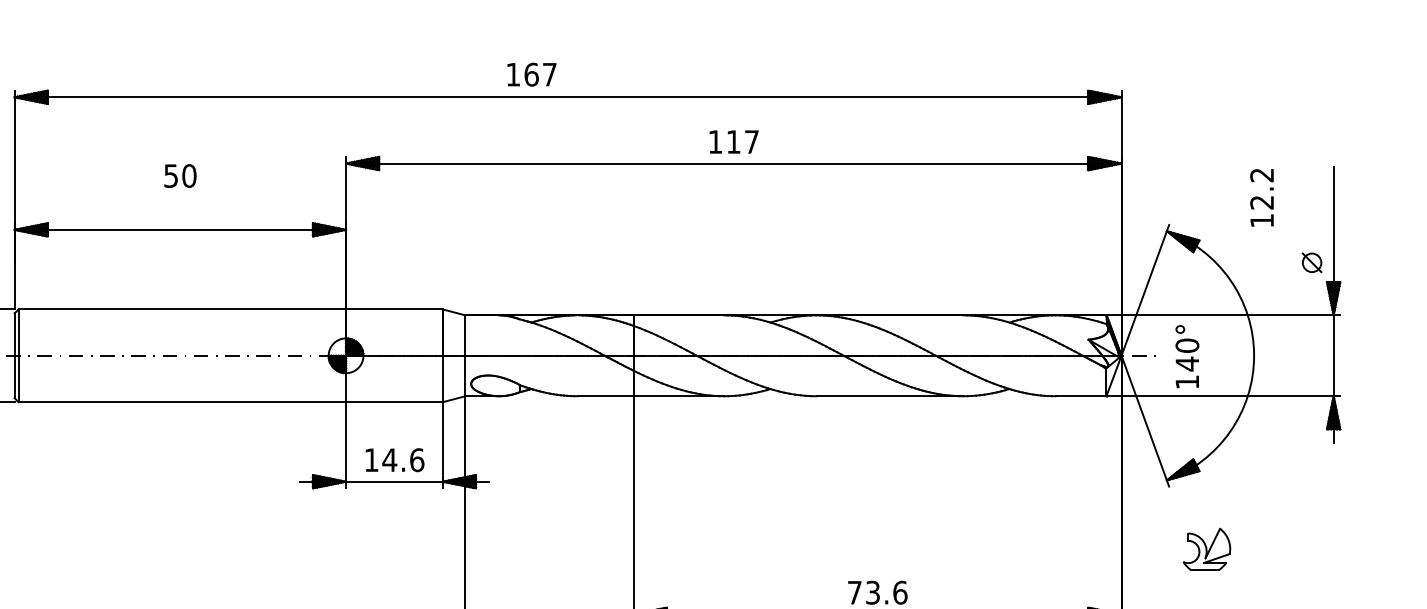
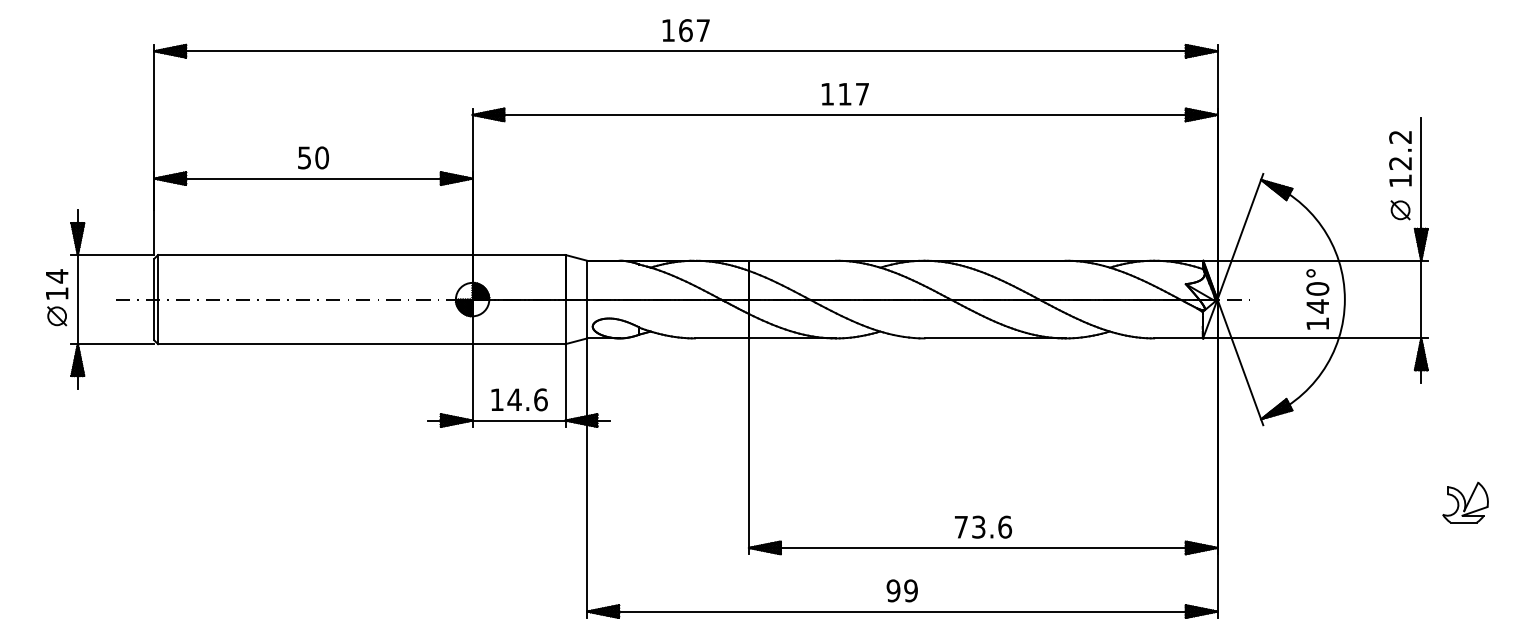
text: (531, 74) -> (685, 30), moved
text: (180, 175) -> (313, 157), moved
text: (1262, 197) -> (1400, 158), moved
text: (1187, 356) -> (1317, 299), moved
part: (1206, 549) -> (1465, 502), moved

